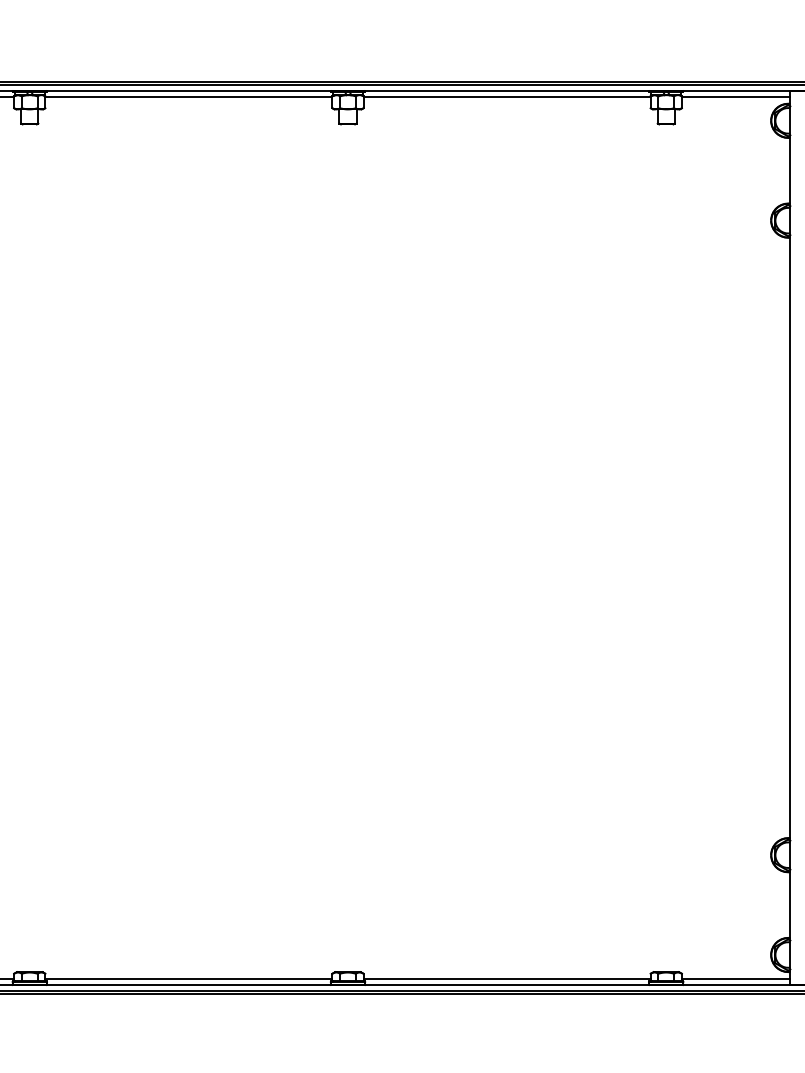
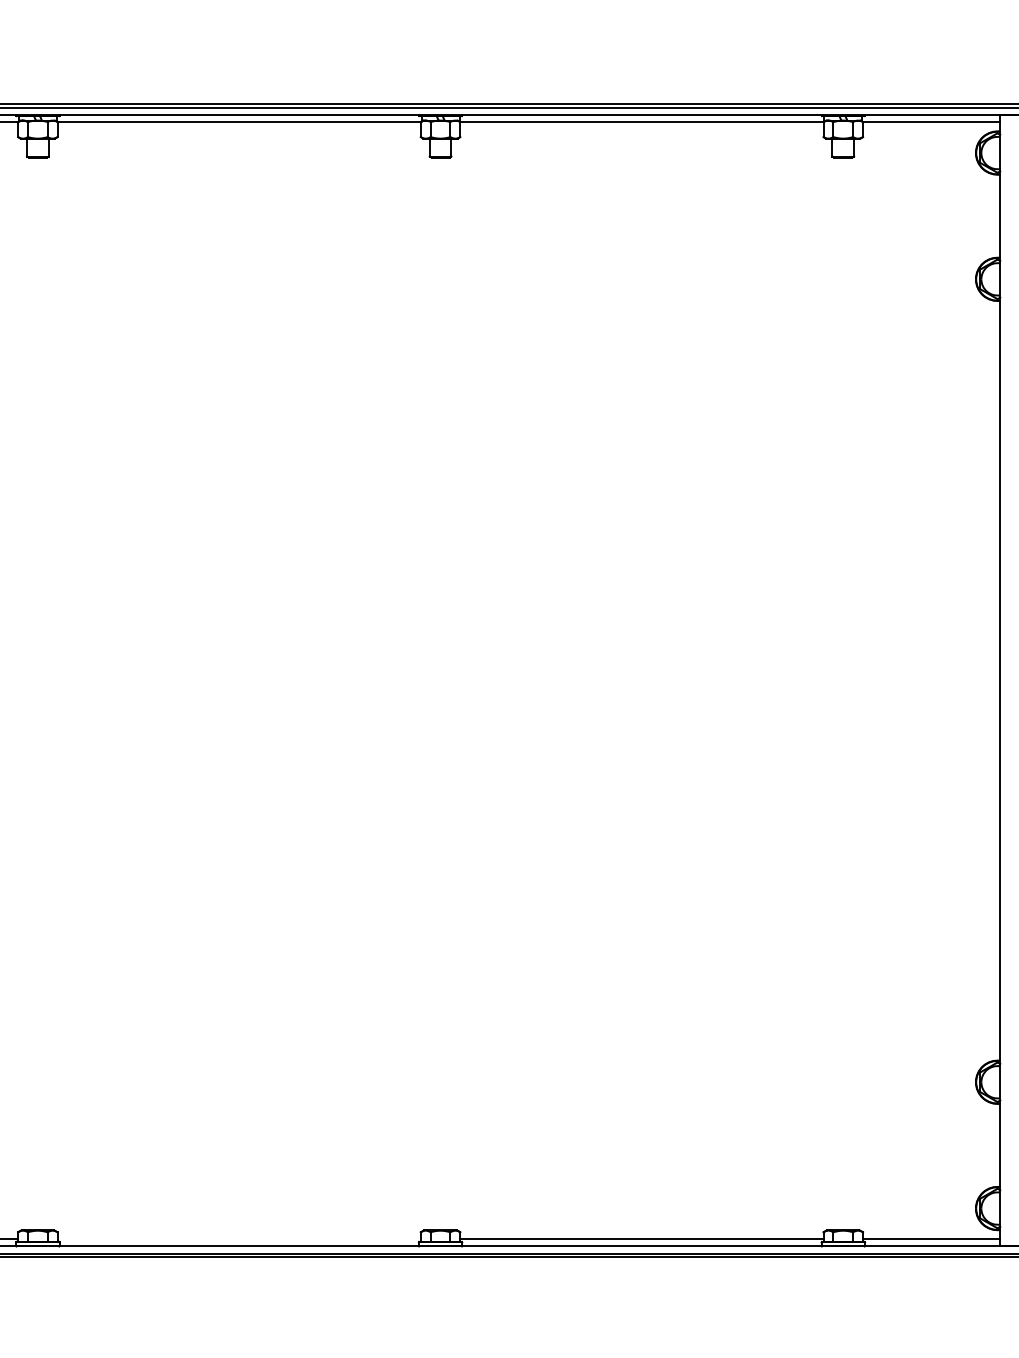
line: (188, 979) -> (238, 1239), removed

